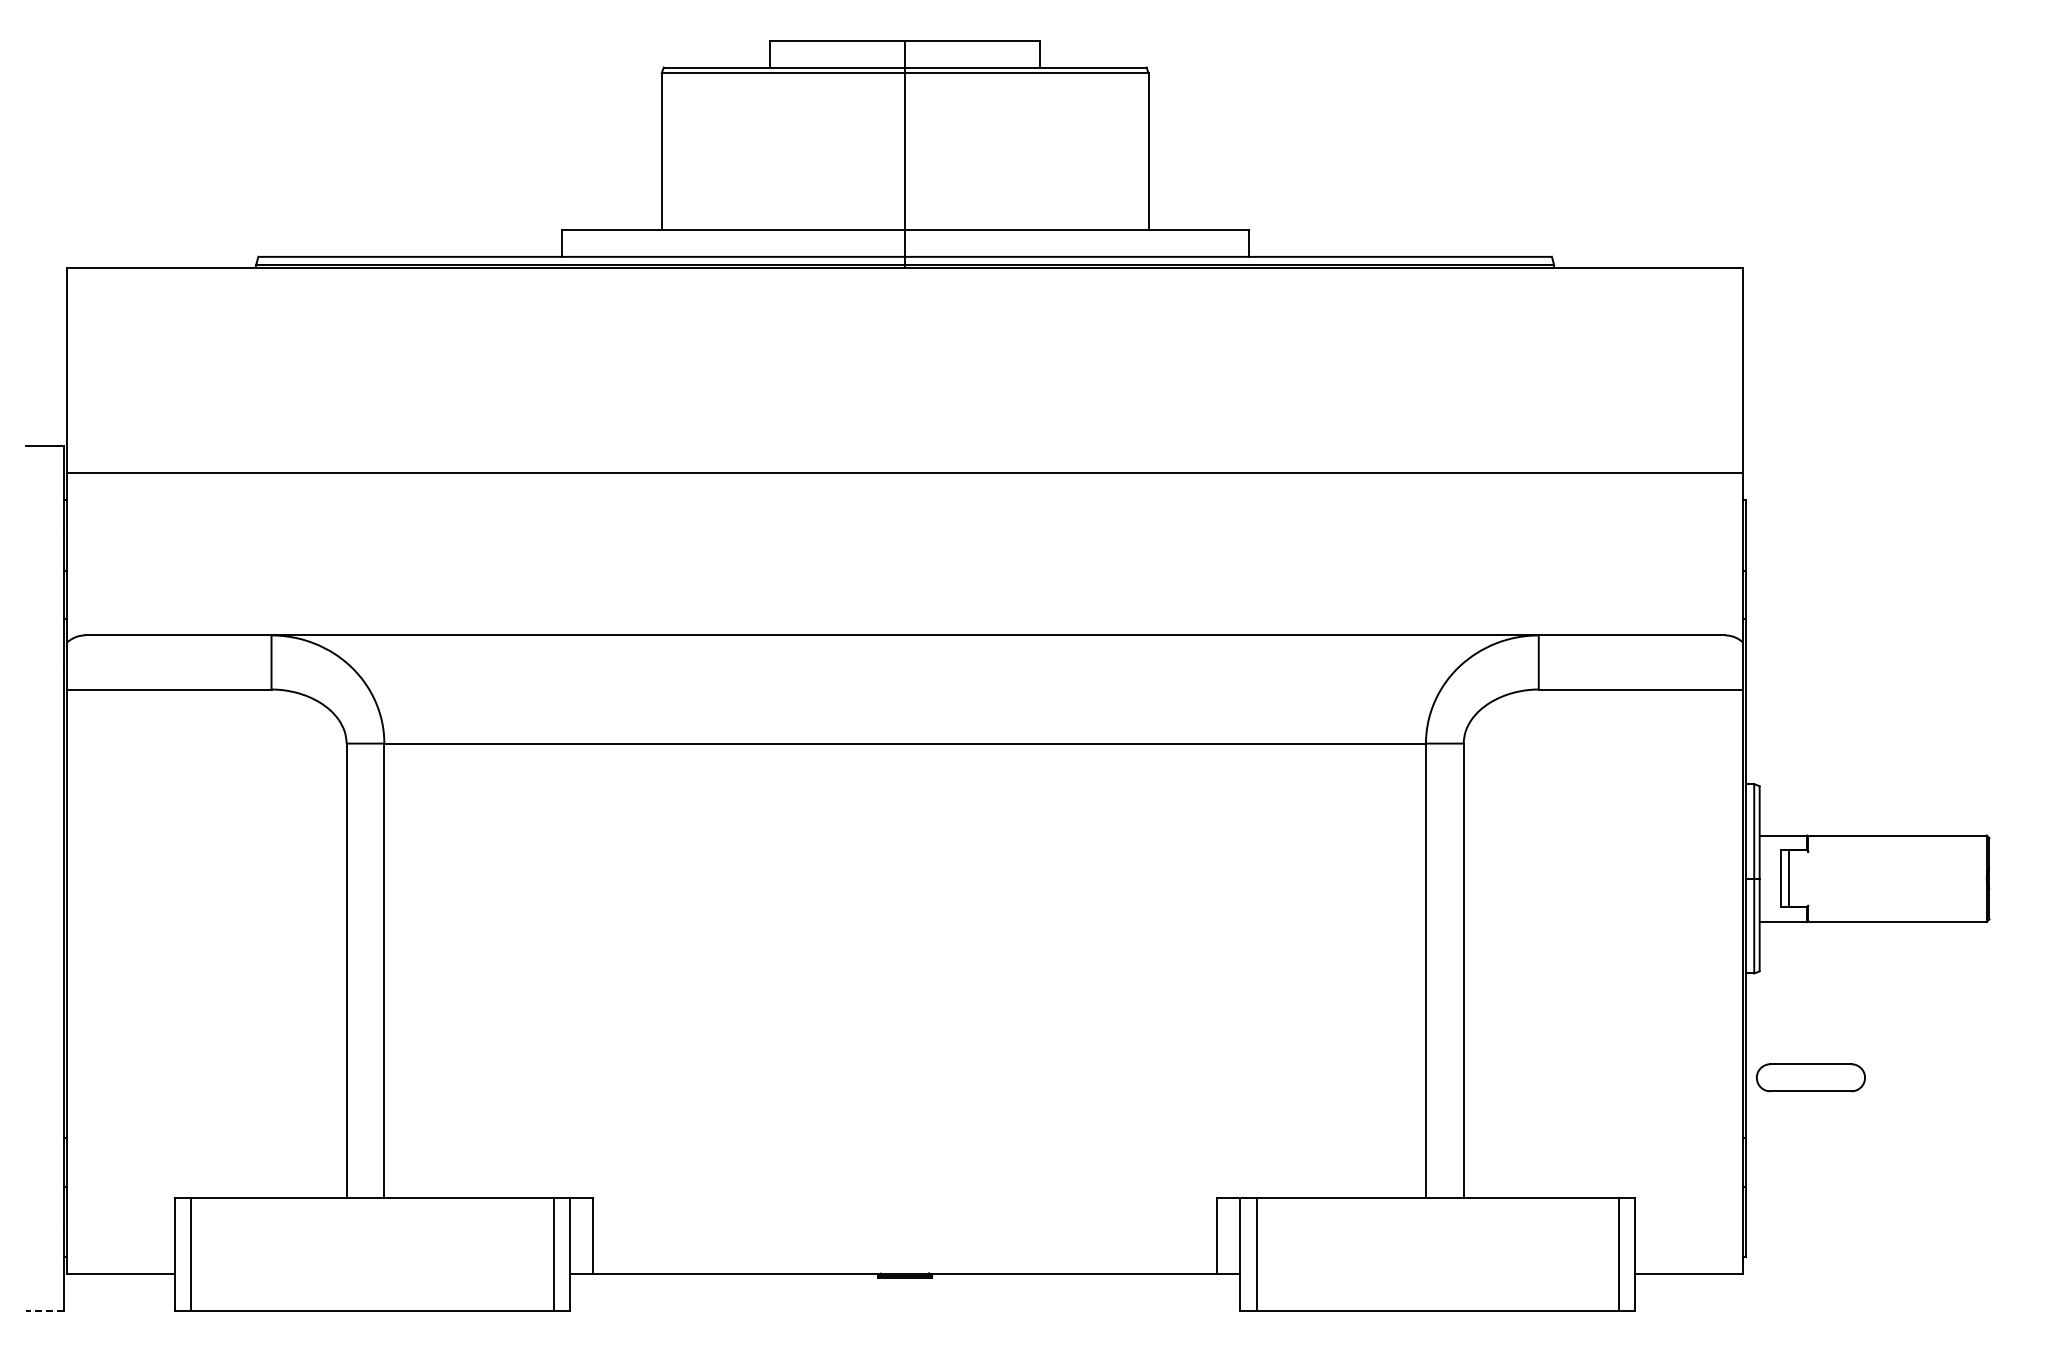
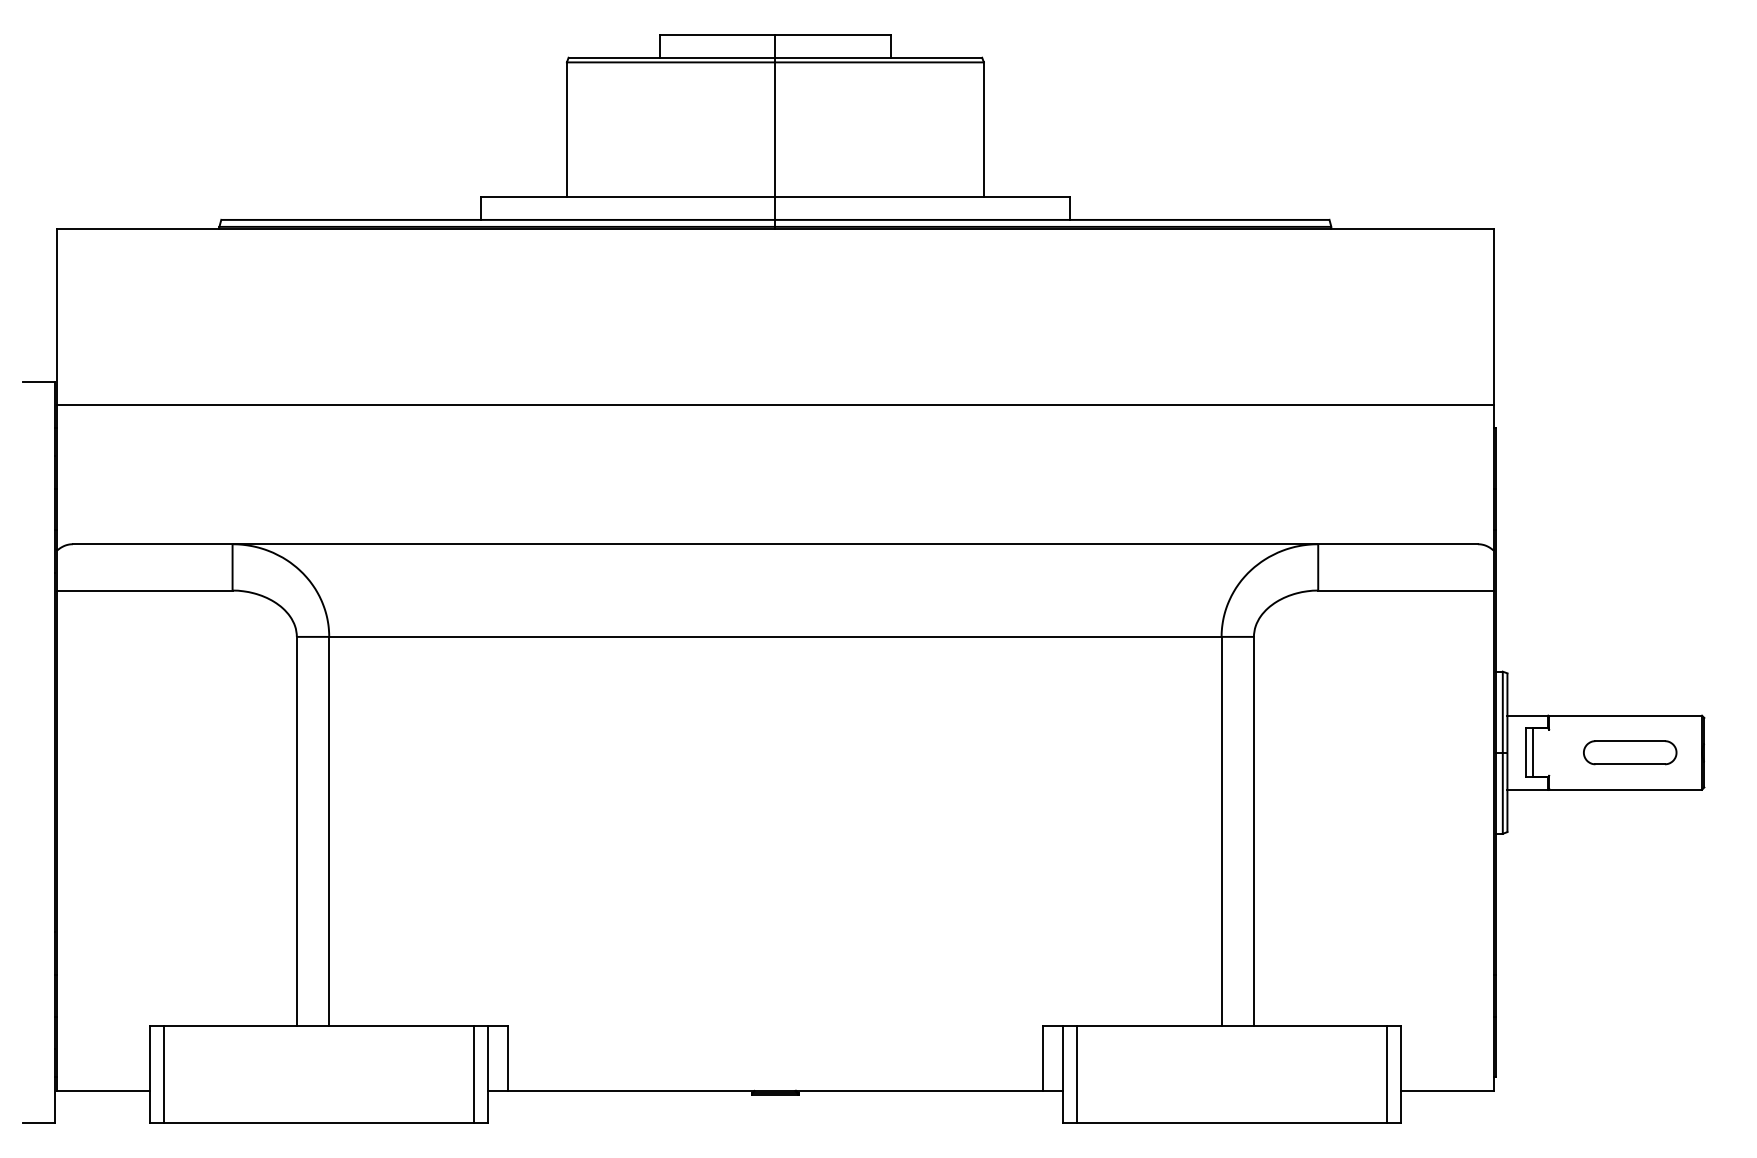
part: (1810, 1077) -> (1629, 752), moved
line: (45, 1311) -> (38, 1123), dashed -> solid

